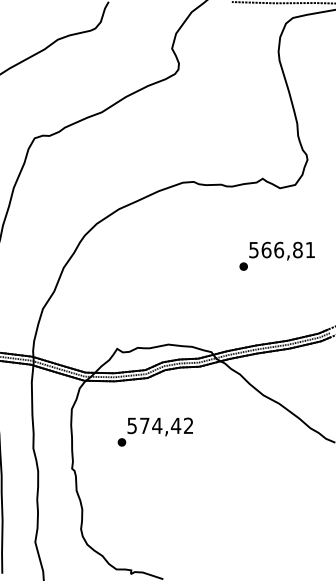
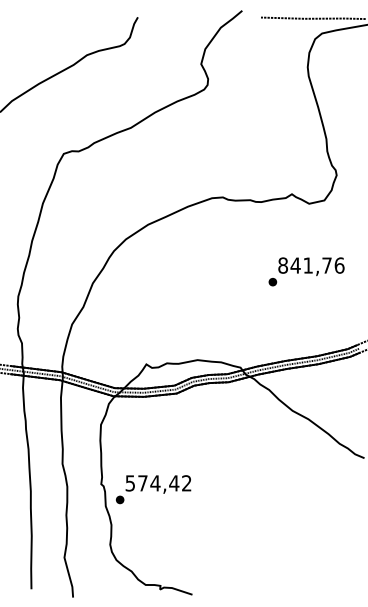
text: (282, 249) -> (311, 265), 566,81 -> 841,76
text: (155, 431) -> (153, 489), moved

